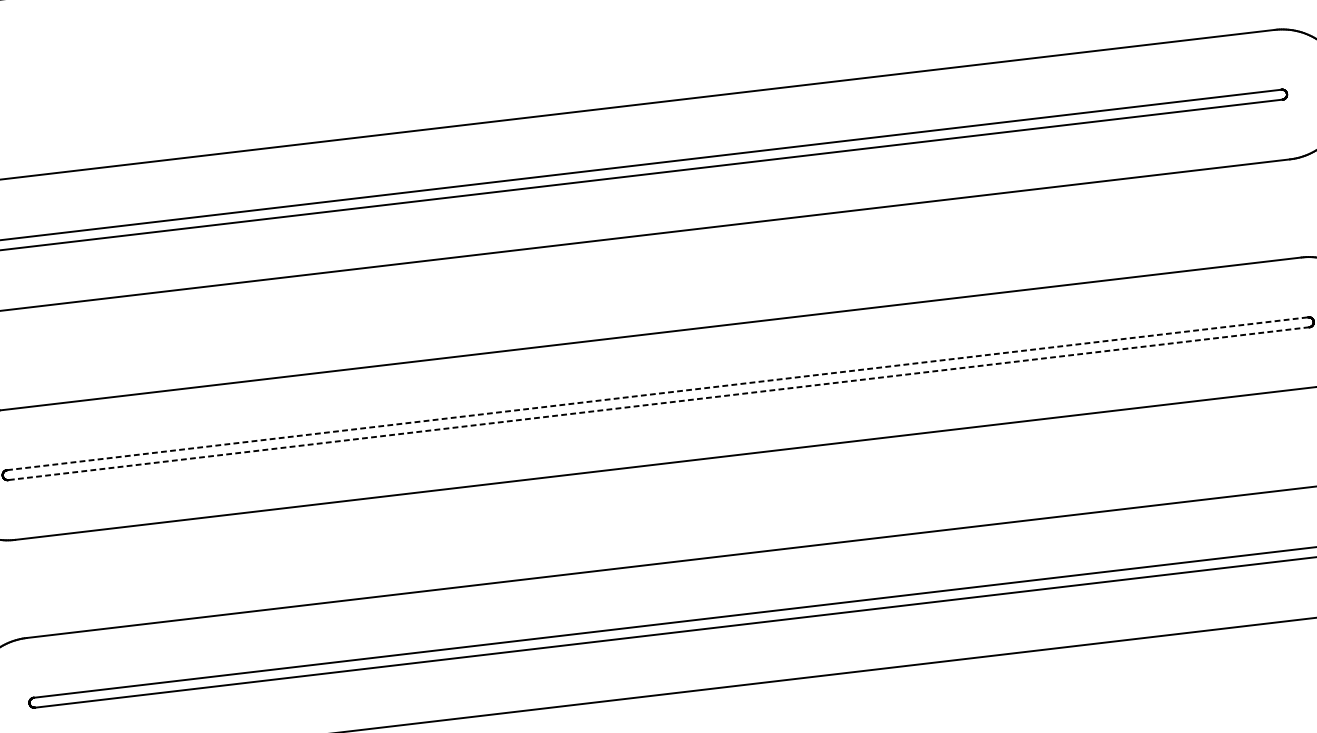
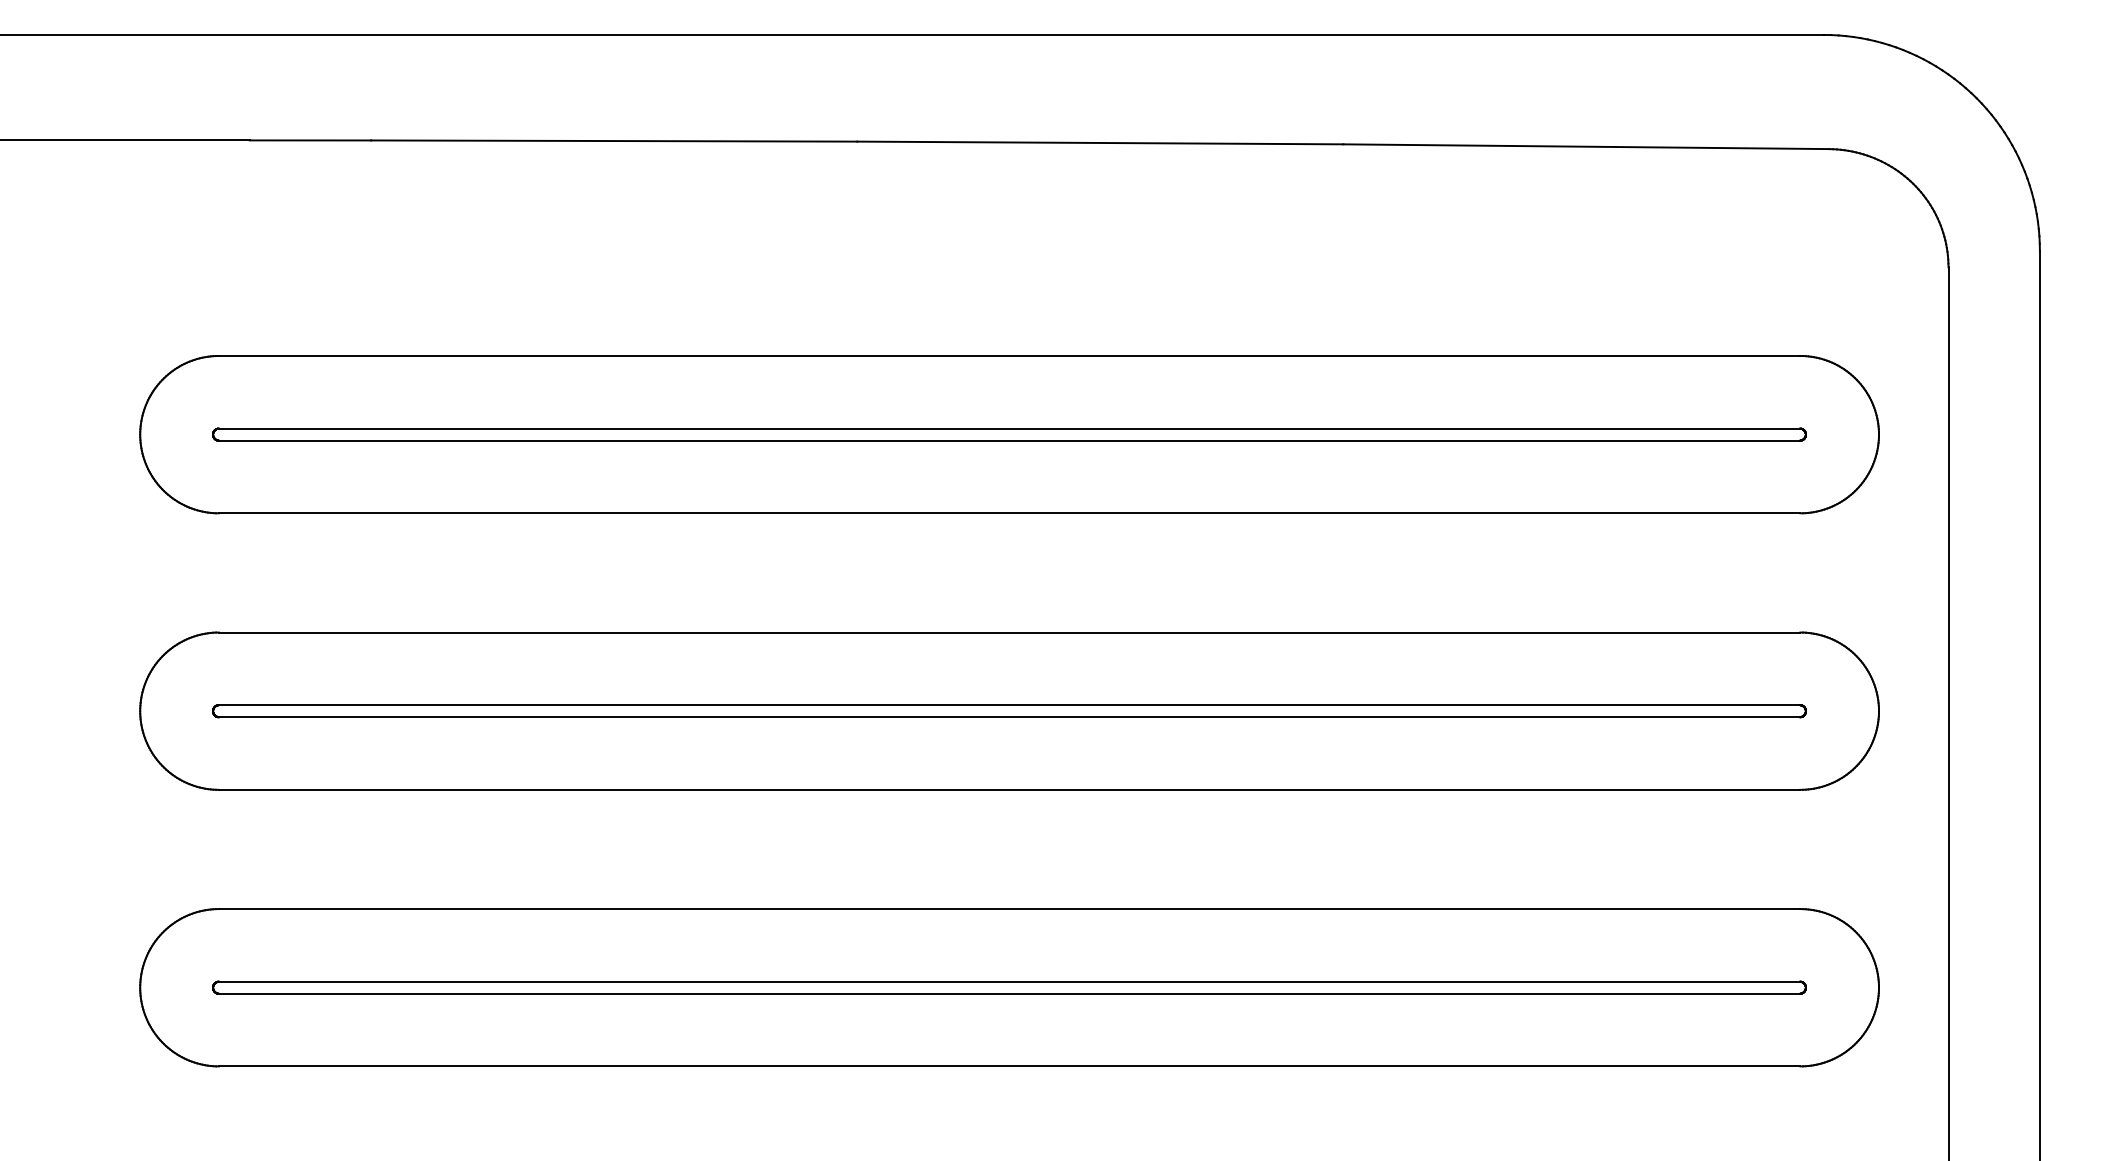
line: (657, 394) -> (1009, 705), dashed -> solid
line: (658, 403) -> (1008, 717), dashed -> solid

